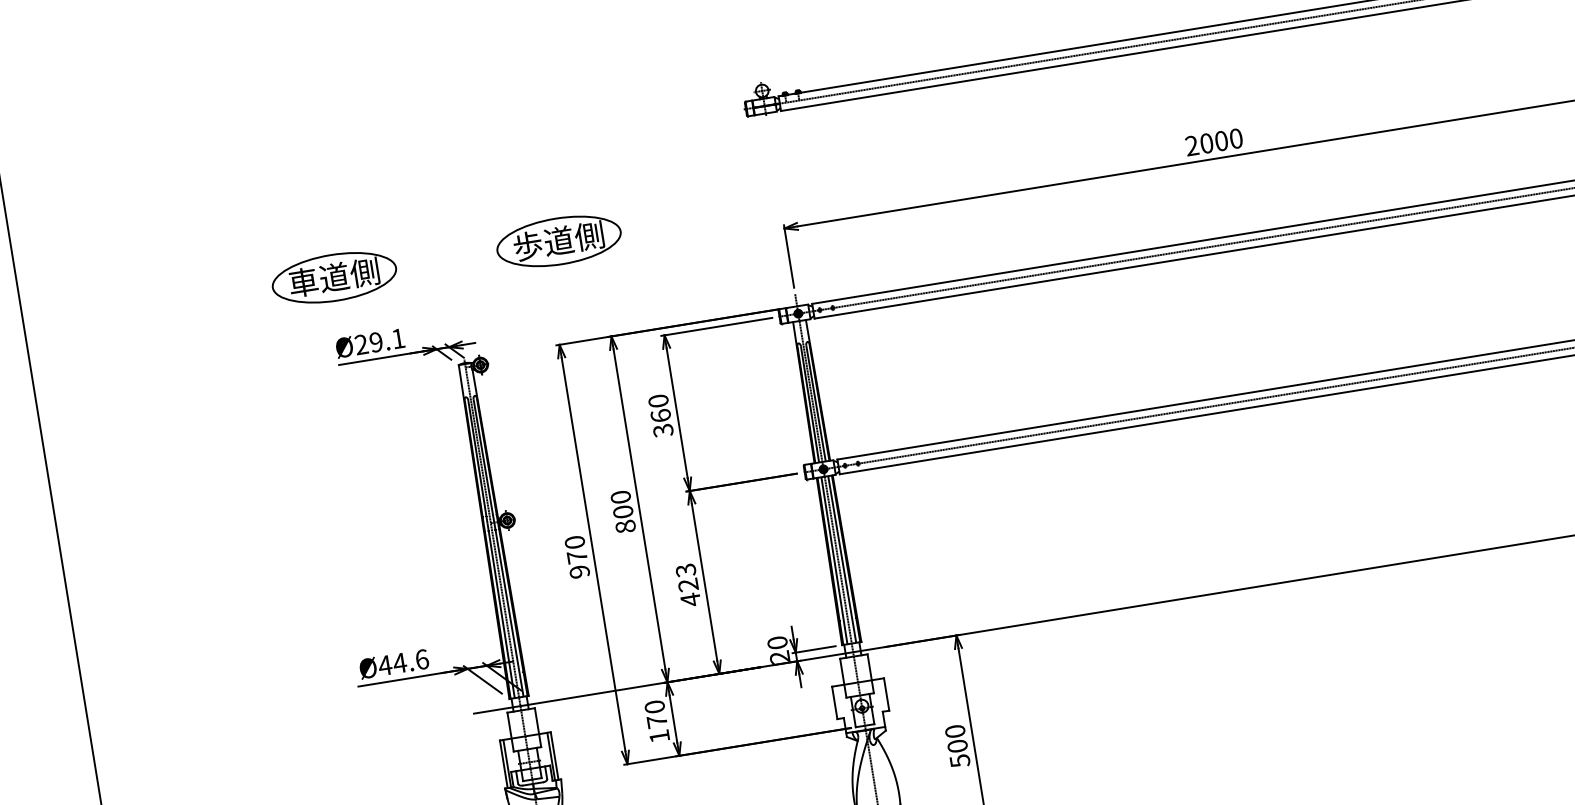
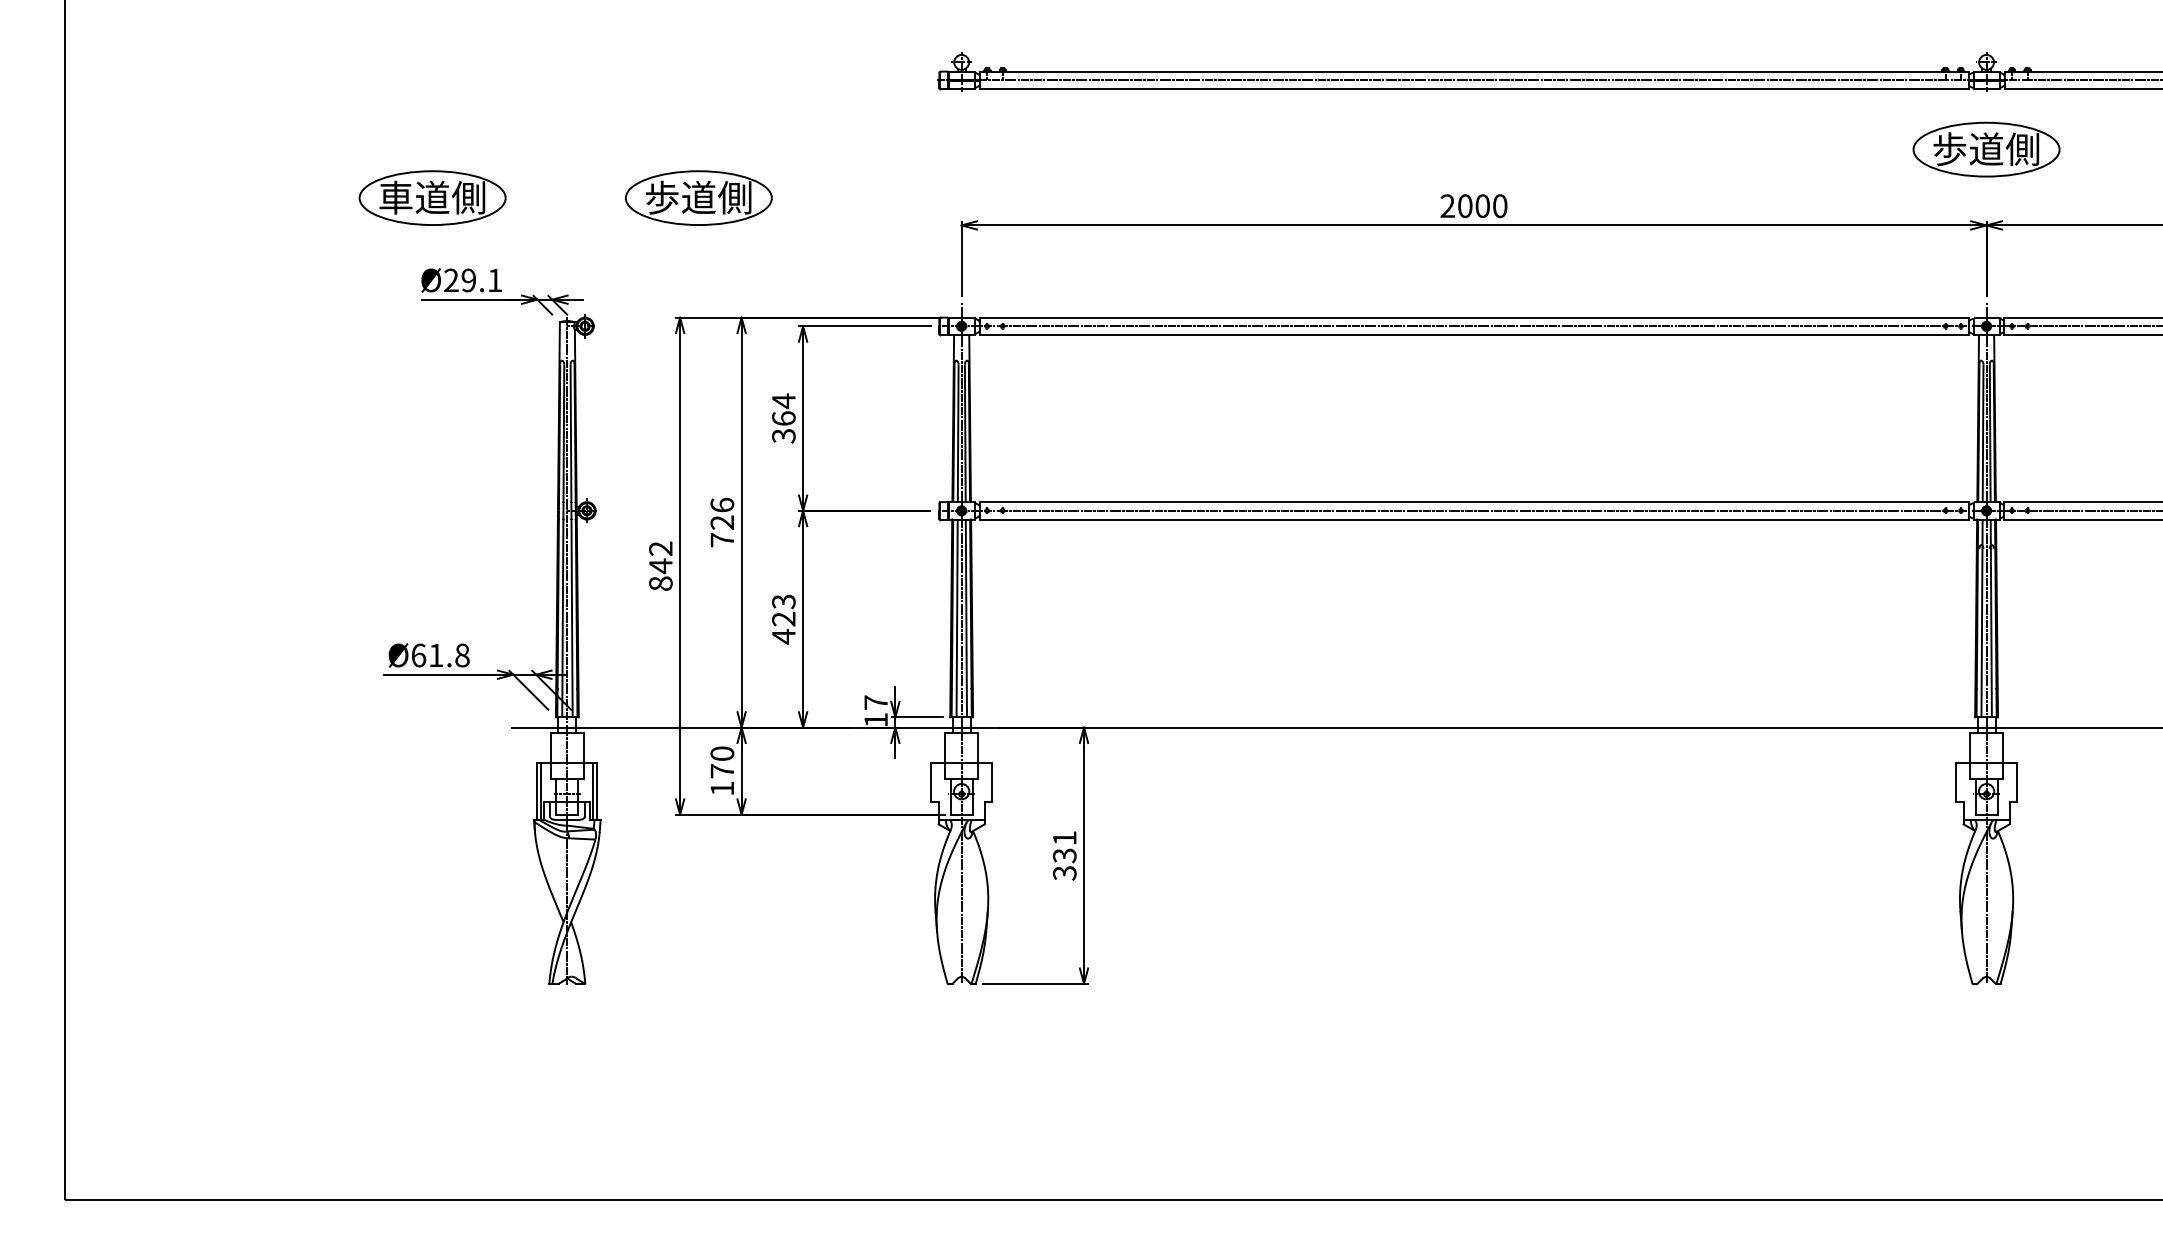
text: (658, 401) -> (783, 401), 360 -> 364
text: (623, 511) -> (722, 522), 800 -> 726
text: (576, 556) -> (660, 565), 970 -> 842
text: (778, 649) -> (875, 710), 20 -> 17
text: (402, 662) -> (439, 655), Ø44.6 -> Ø61.8
text: (957, 746) -> (1064, 855), 500 -> 331

